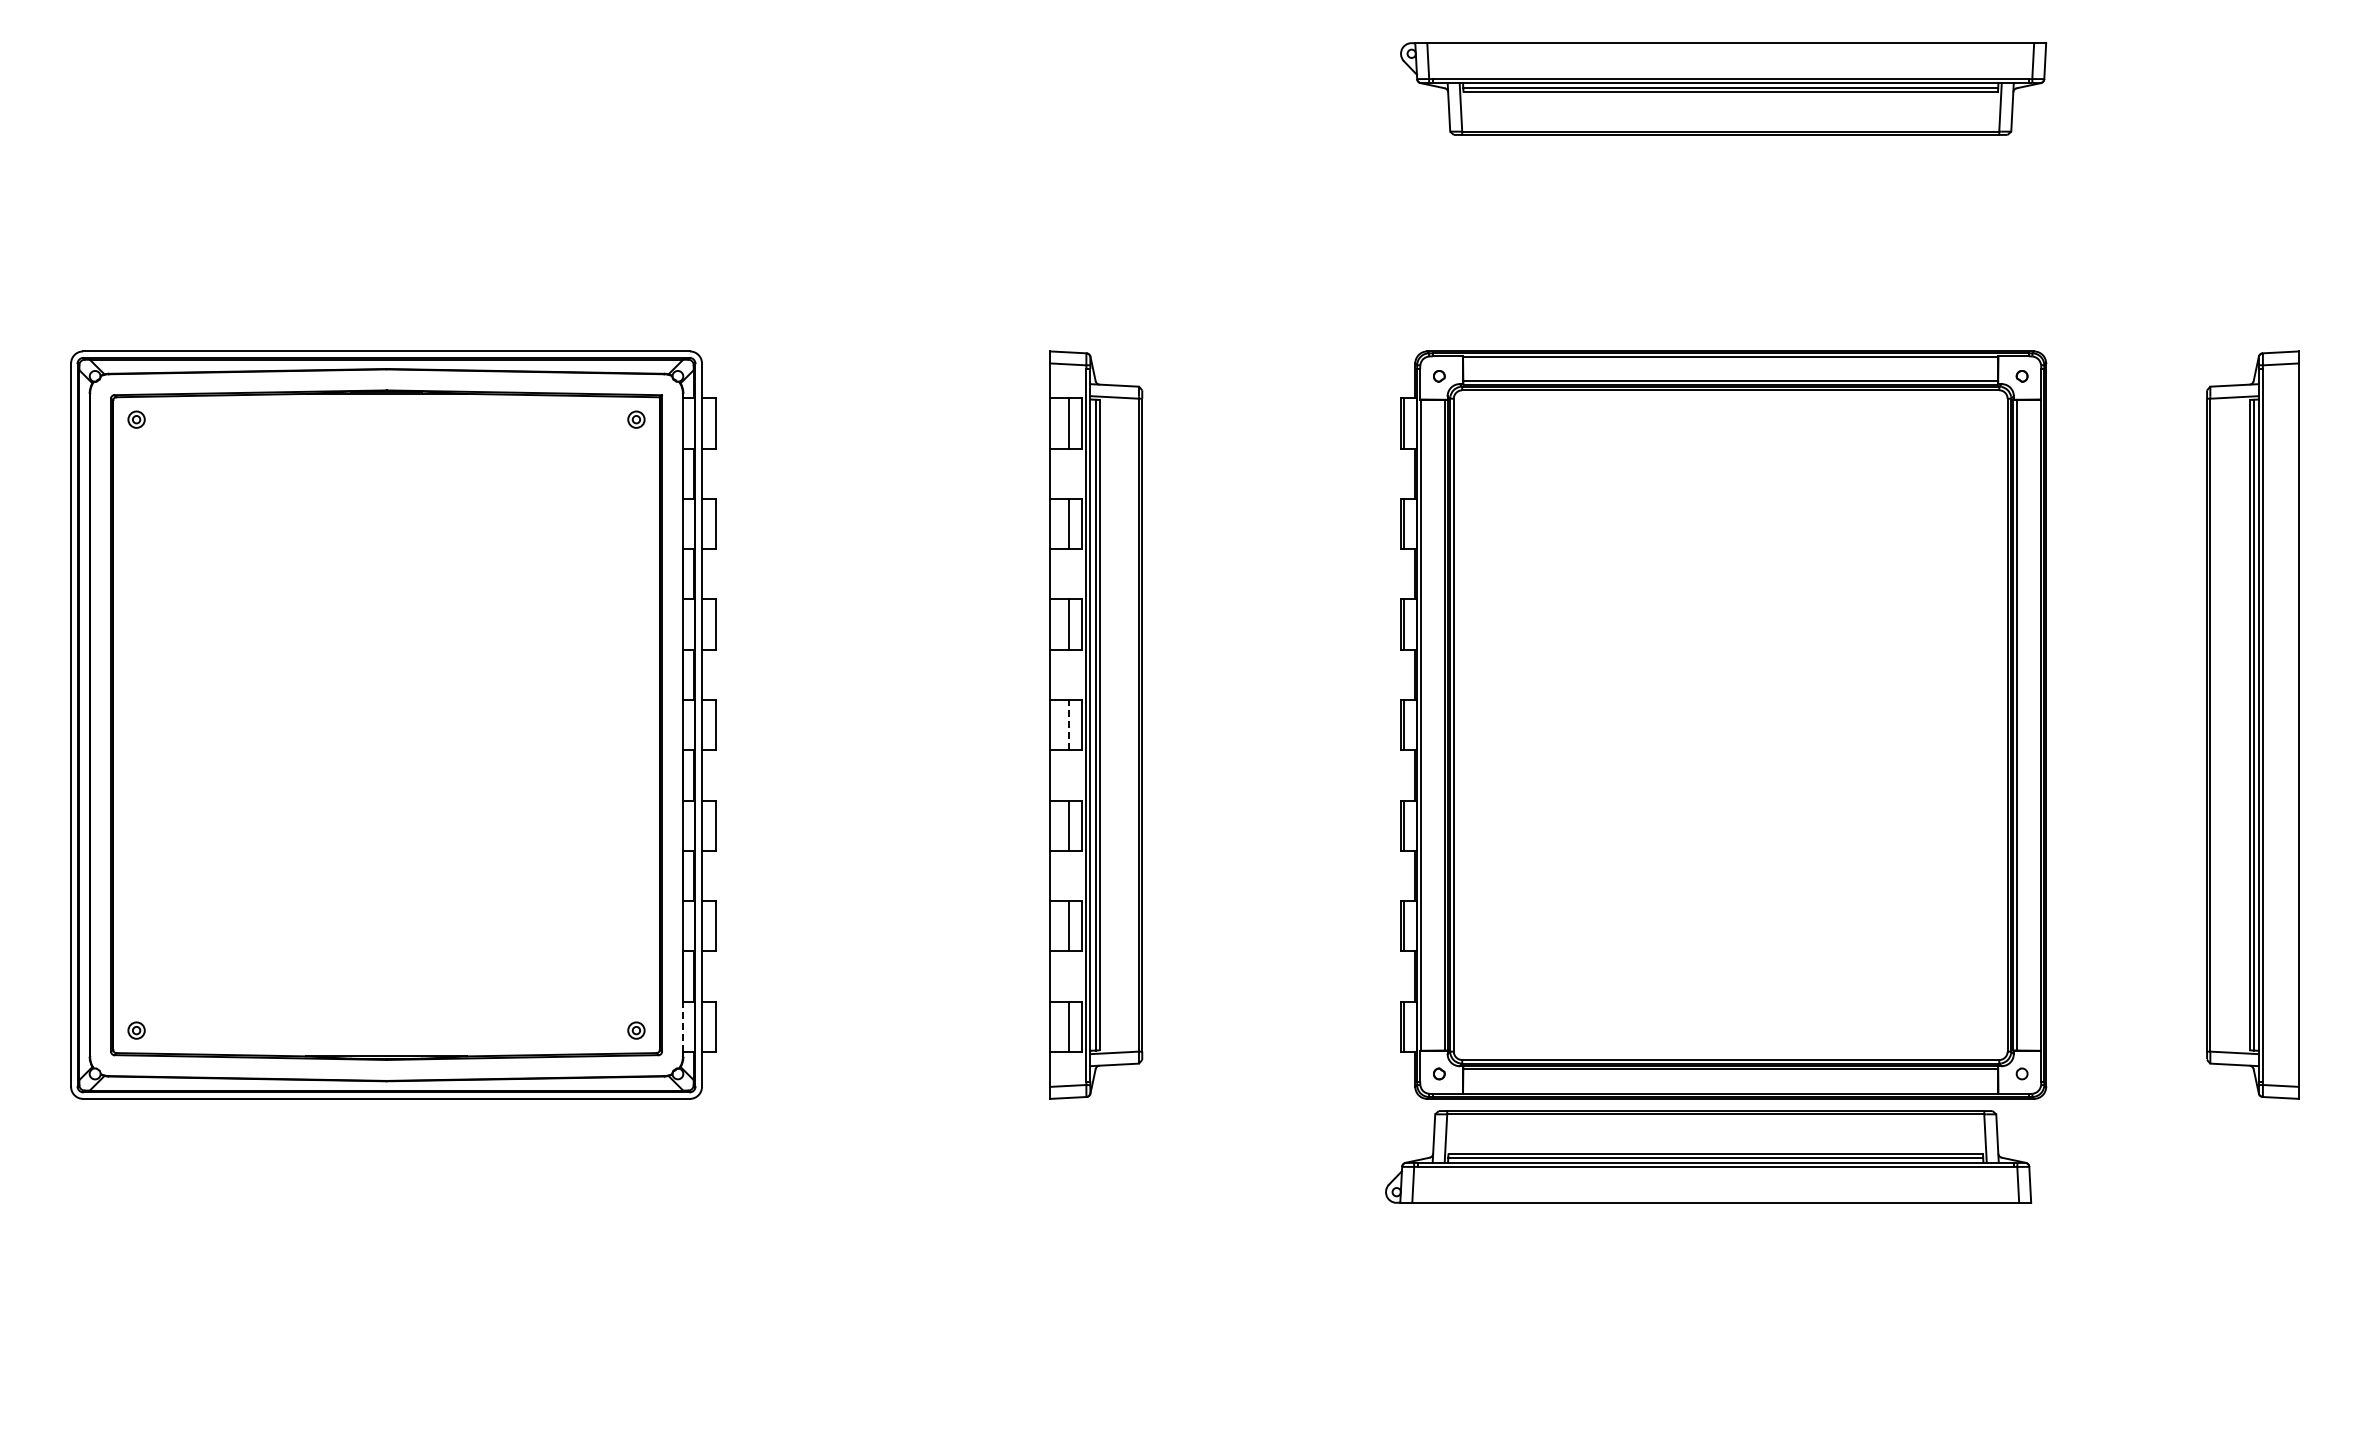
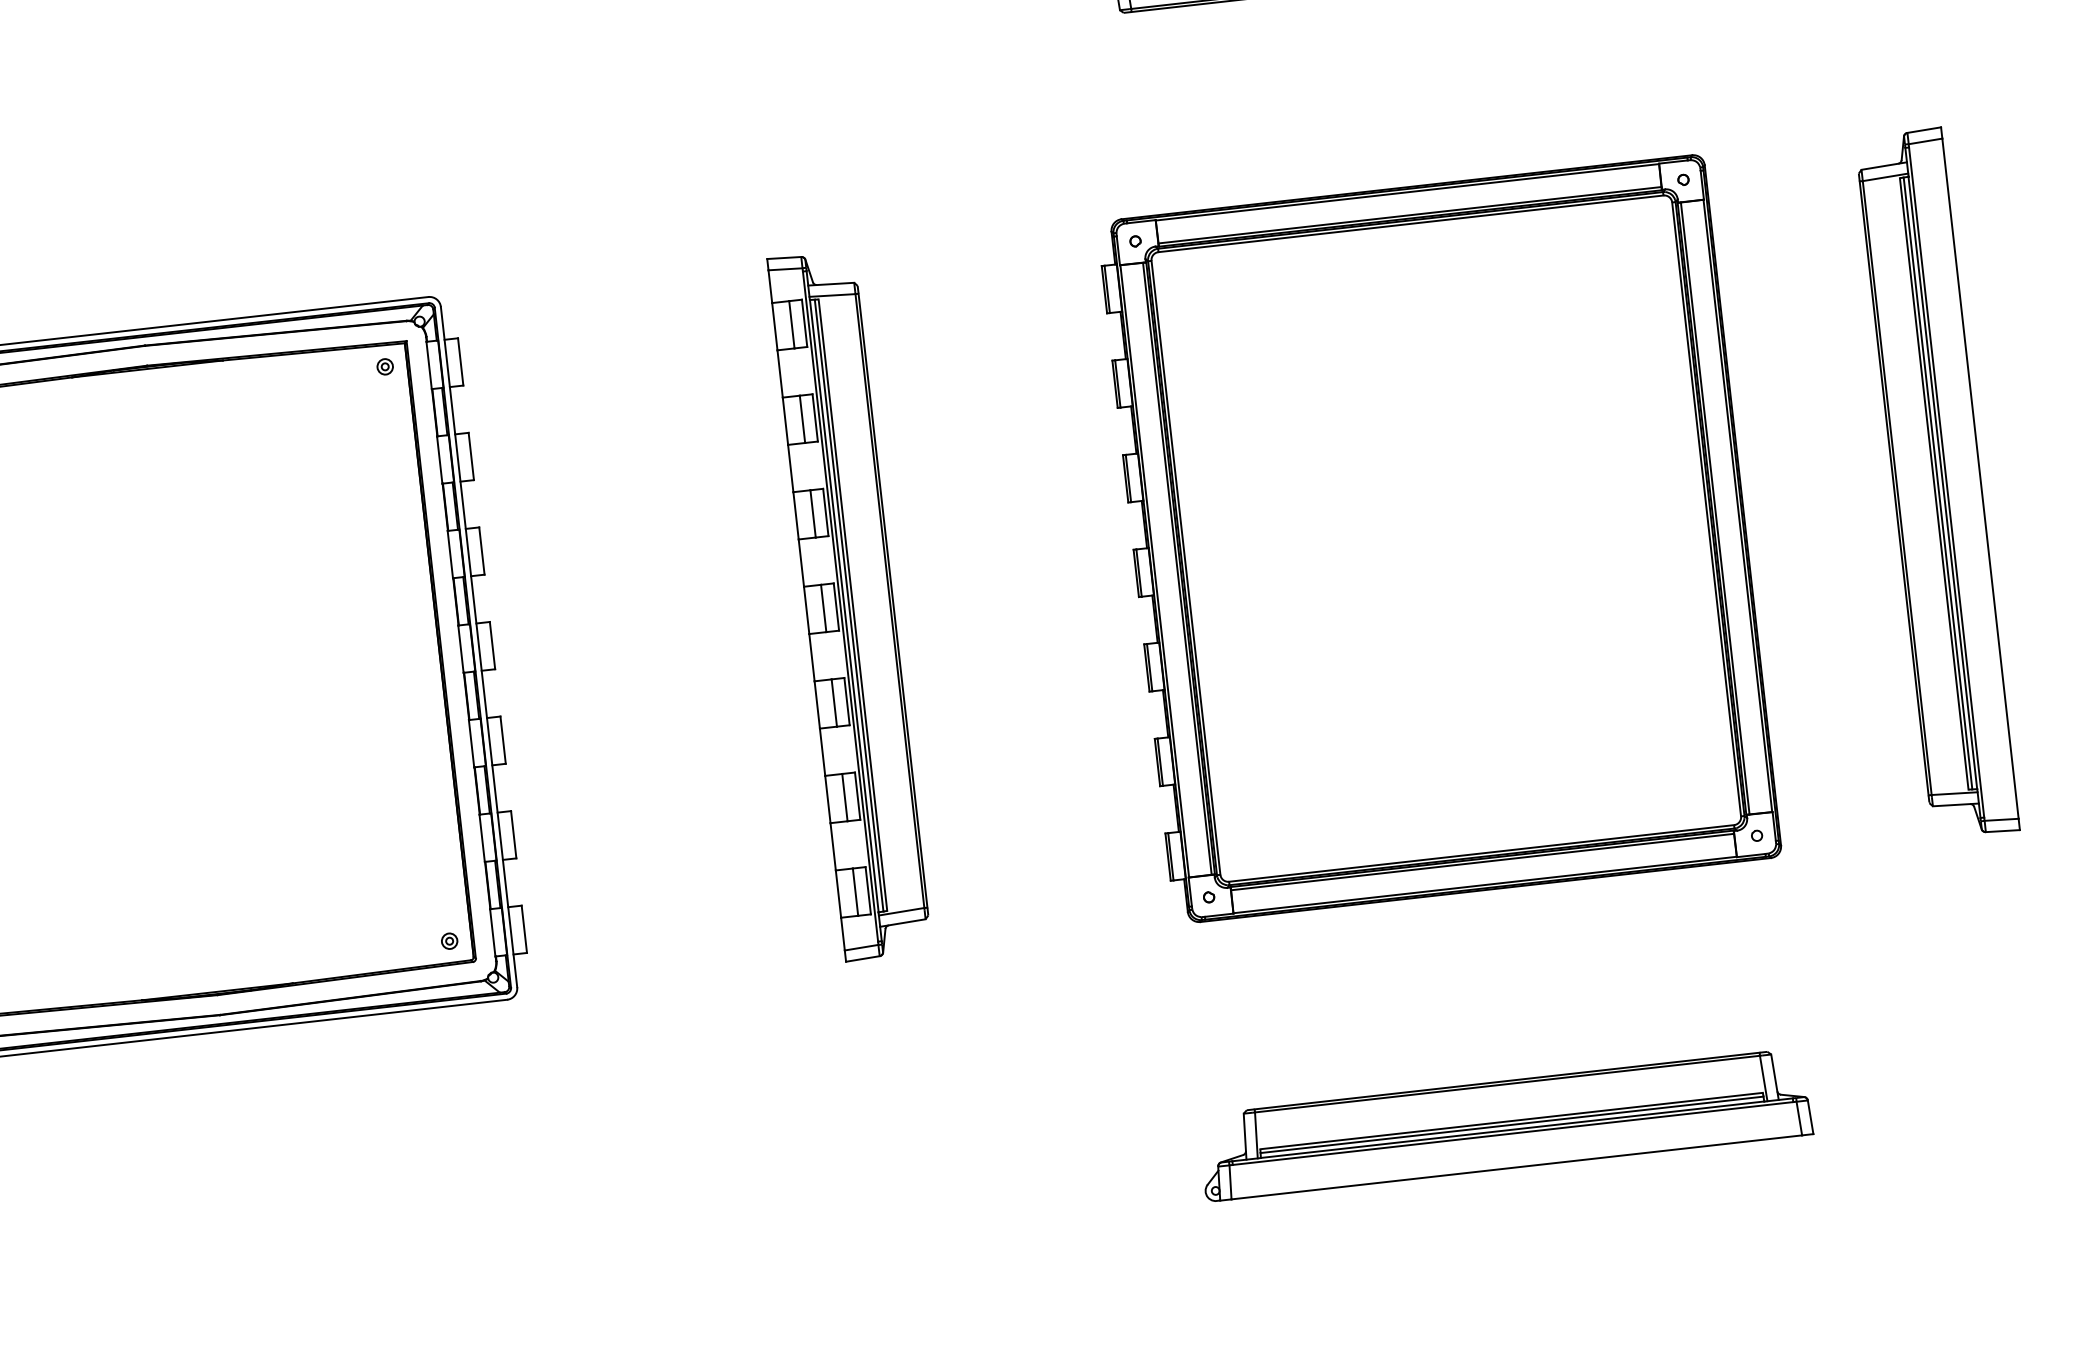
line: (1068, 724) -> (823, 607), dashed -> solid
line: (682, 1026) -> (492, 932), dashed -> solid
part: (1708, 1156) -> (1505, 1124), moved

